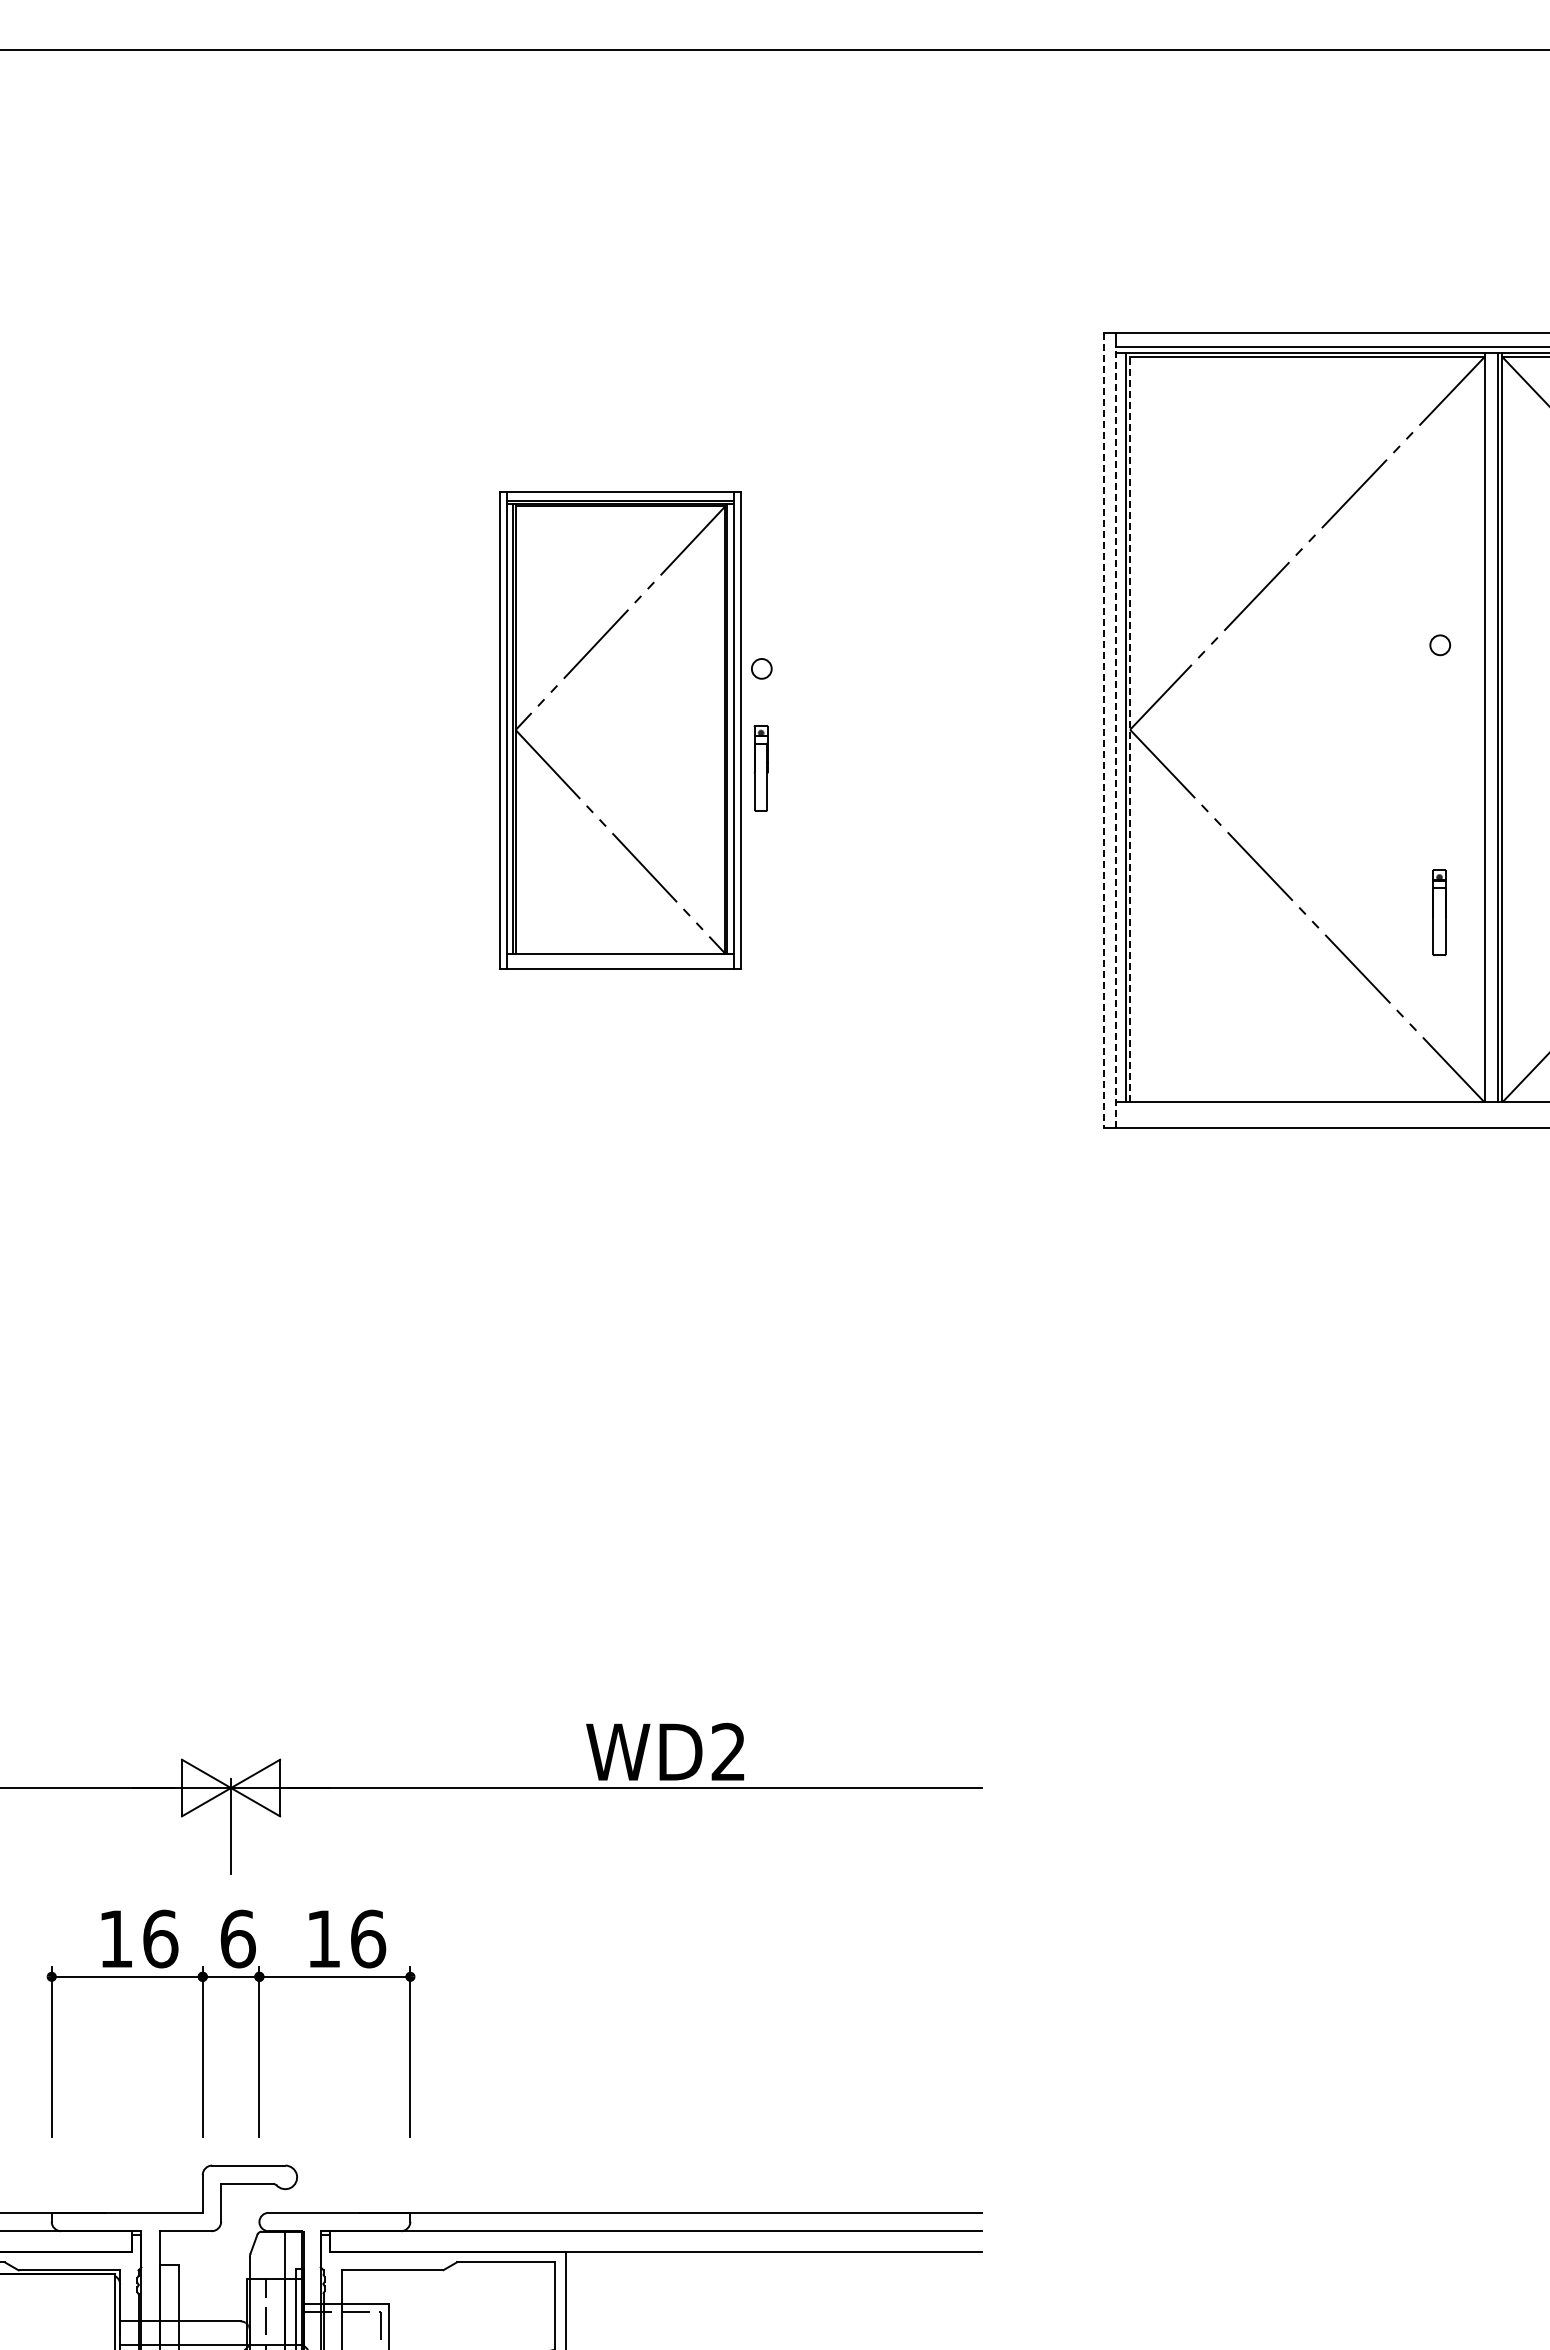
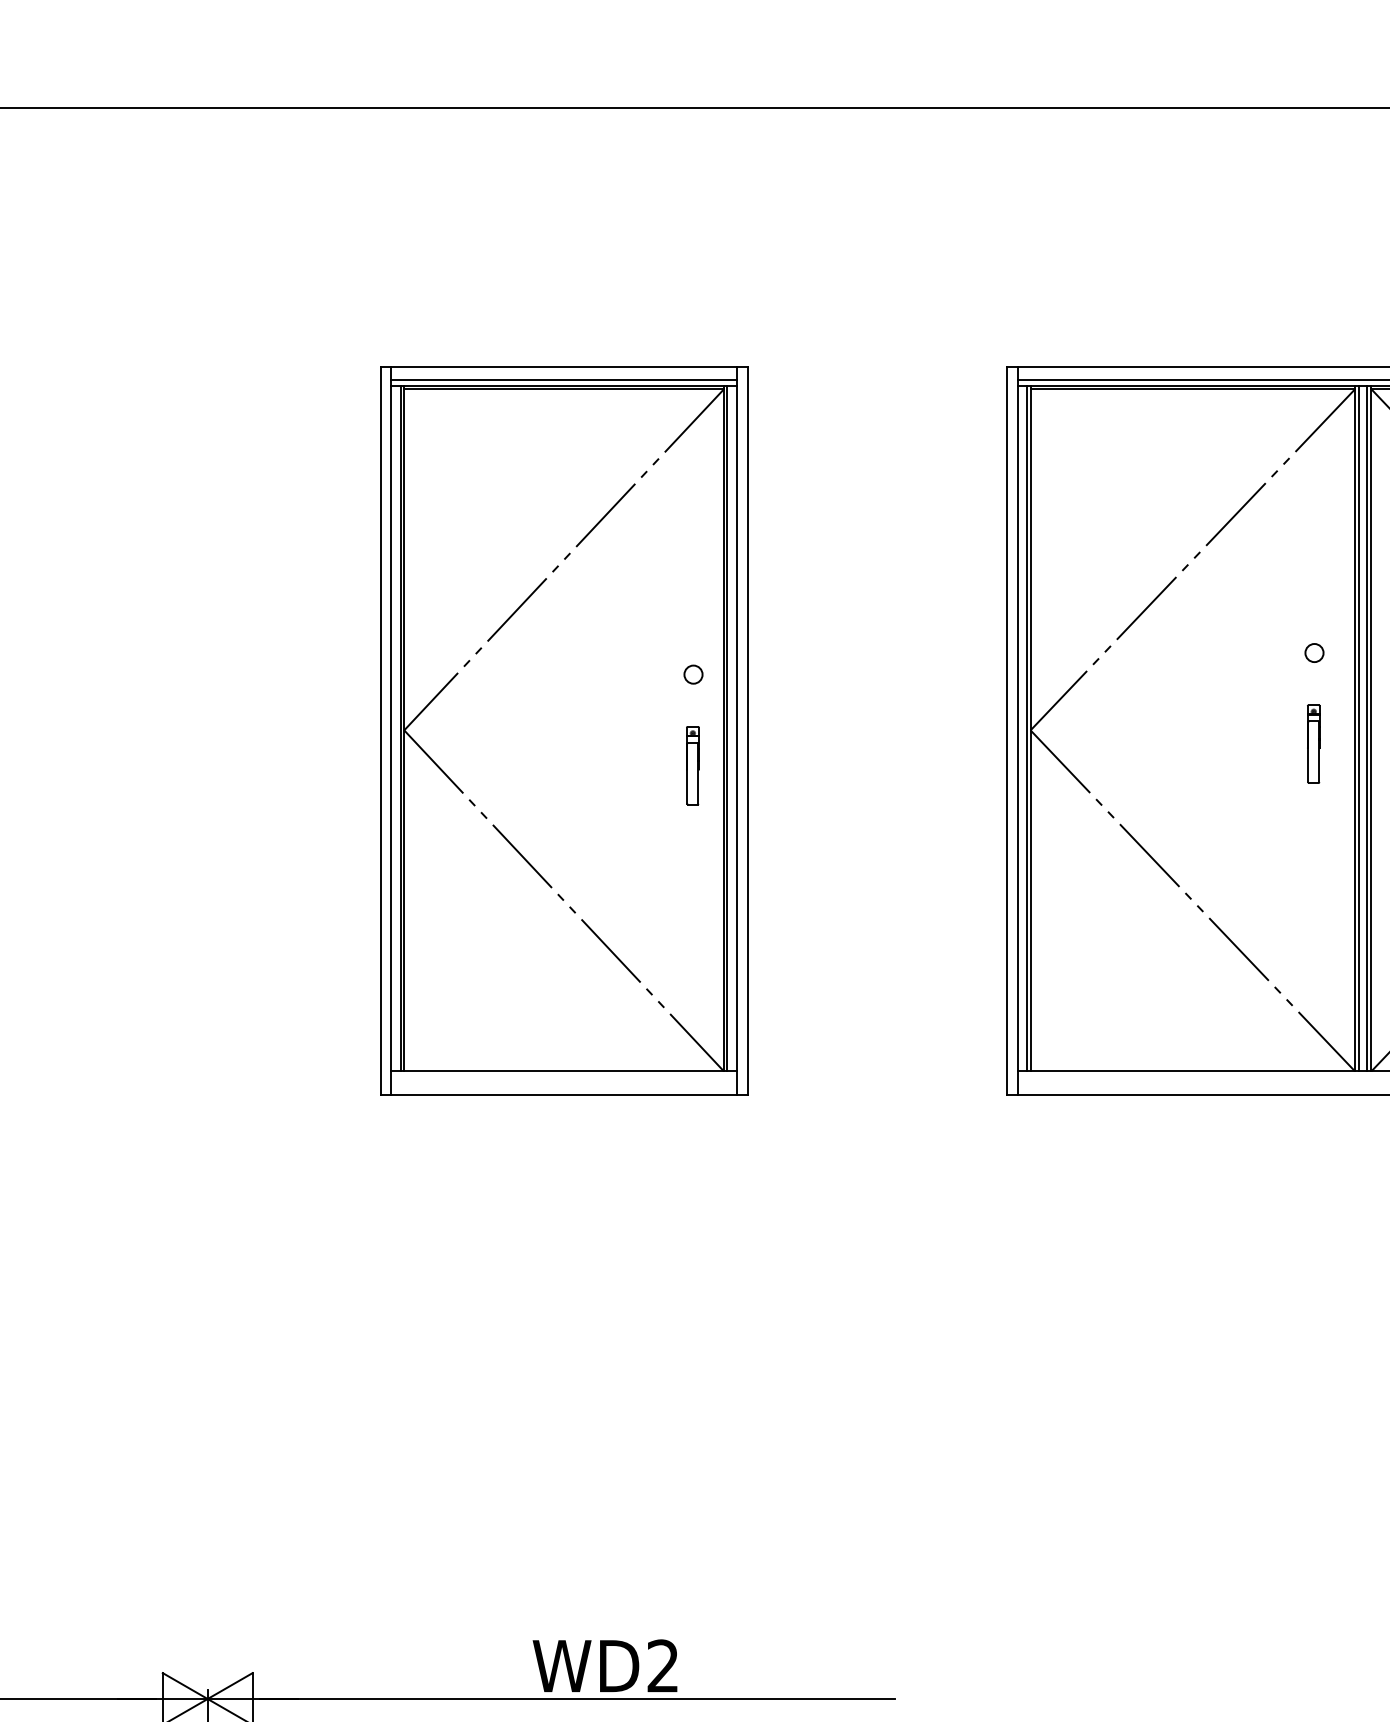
line: (1130, 727) -> (1030, 728), dashed -> solid
line: (1489, 727) -> (1359, 728), added
part: (620, 730) -> (564, 731), size x1.67
line: (1104, 730) -> (1007, 731), dashed -> solid
line: (1115, 737) -> (1017, 737), dashed -> solid
part: (1439, 912) -> (1313, 743), moved

